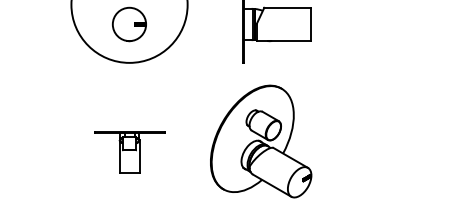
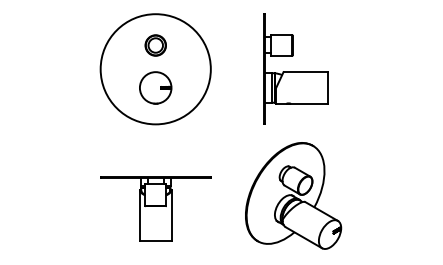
part: (261, 141) -> (293, 195), moved
part: (129, 151) -> (155, 208), size x1.67

